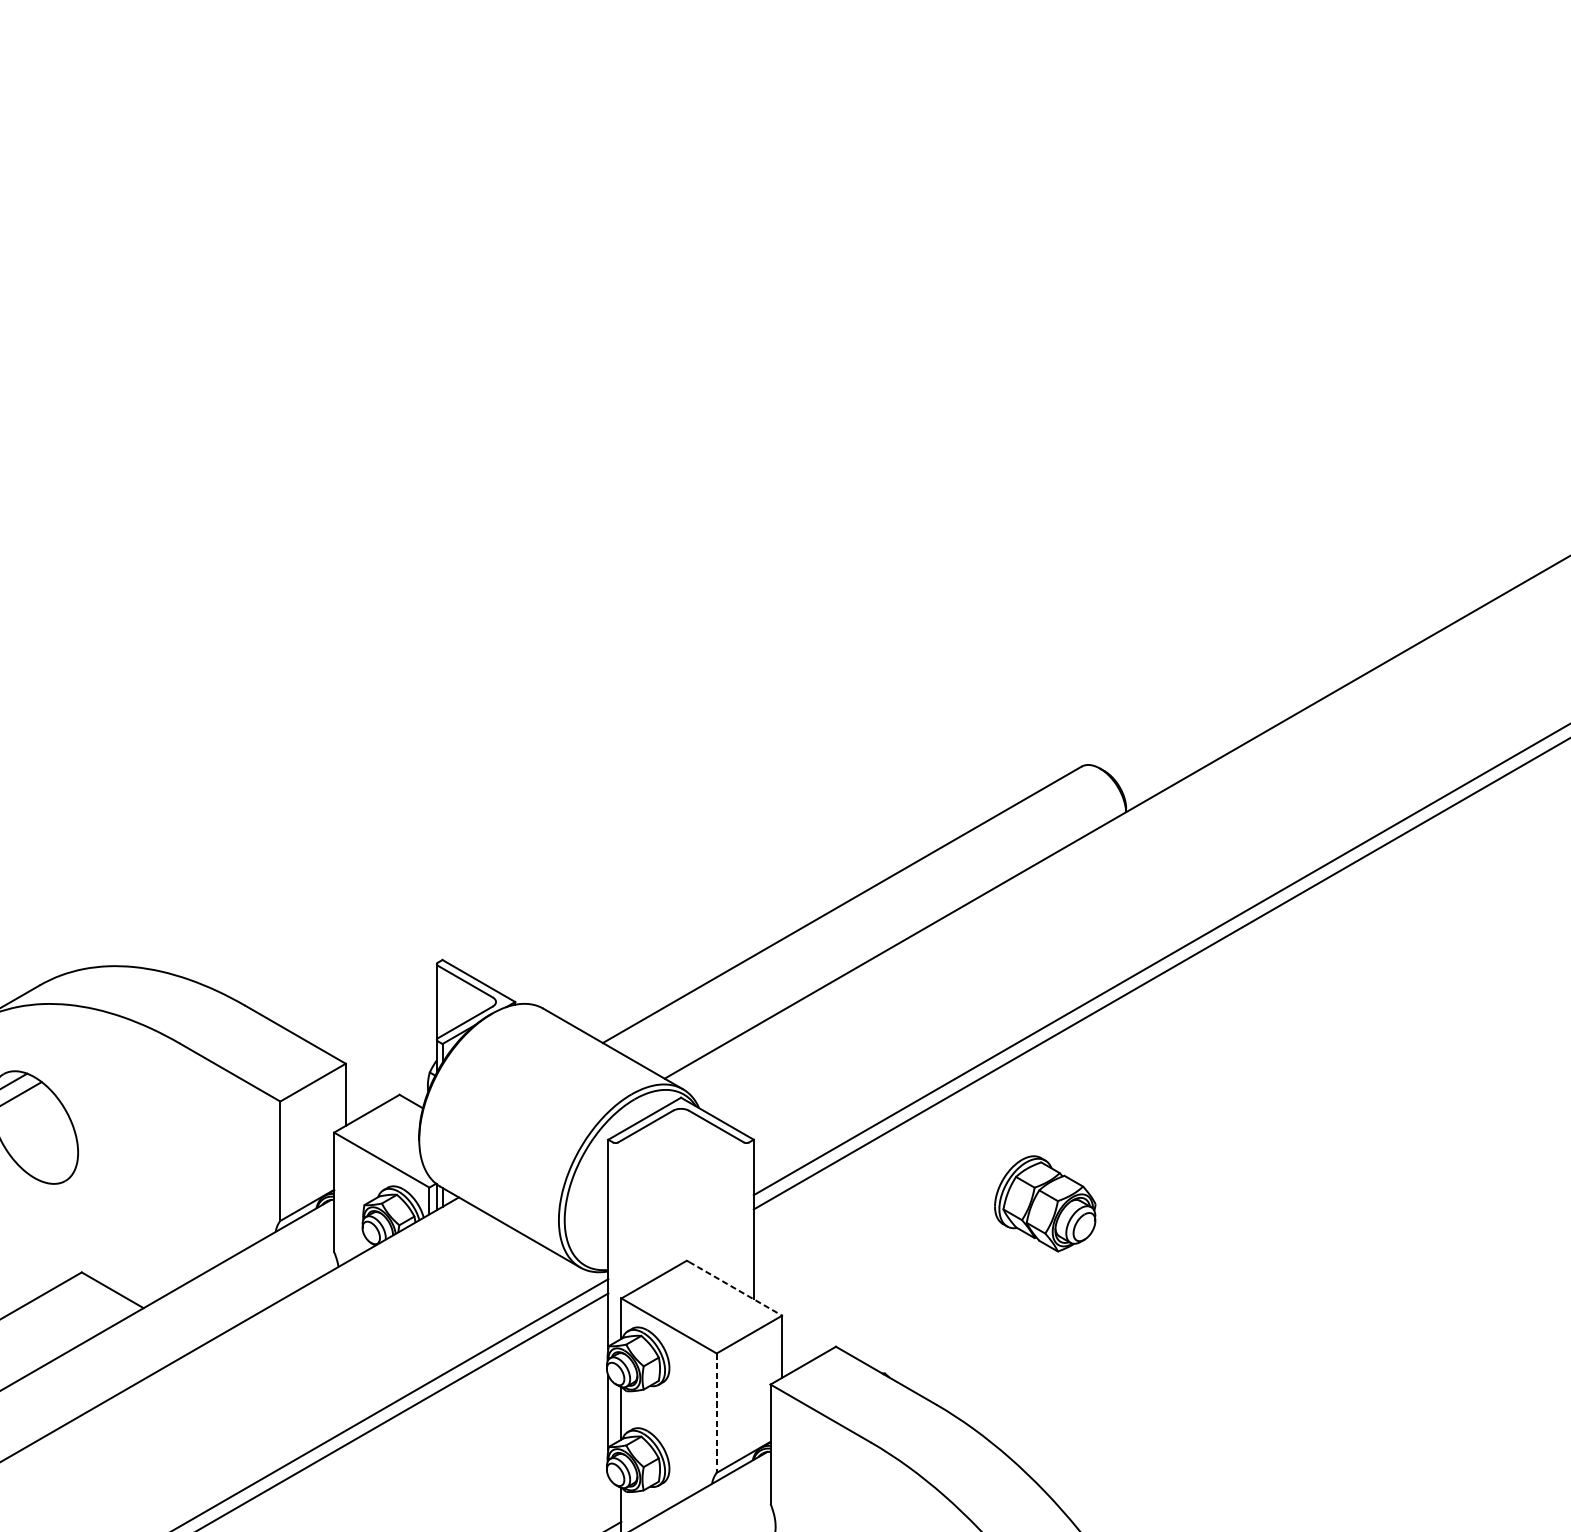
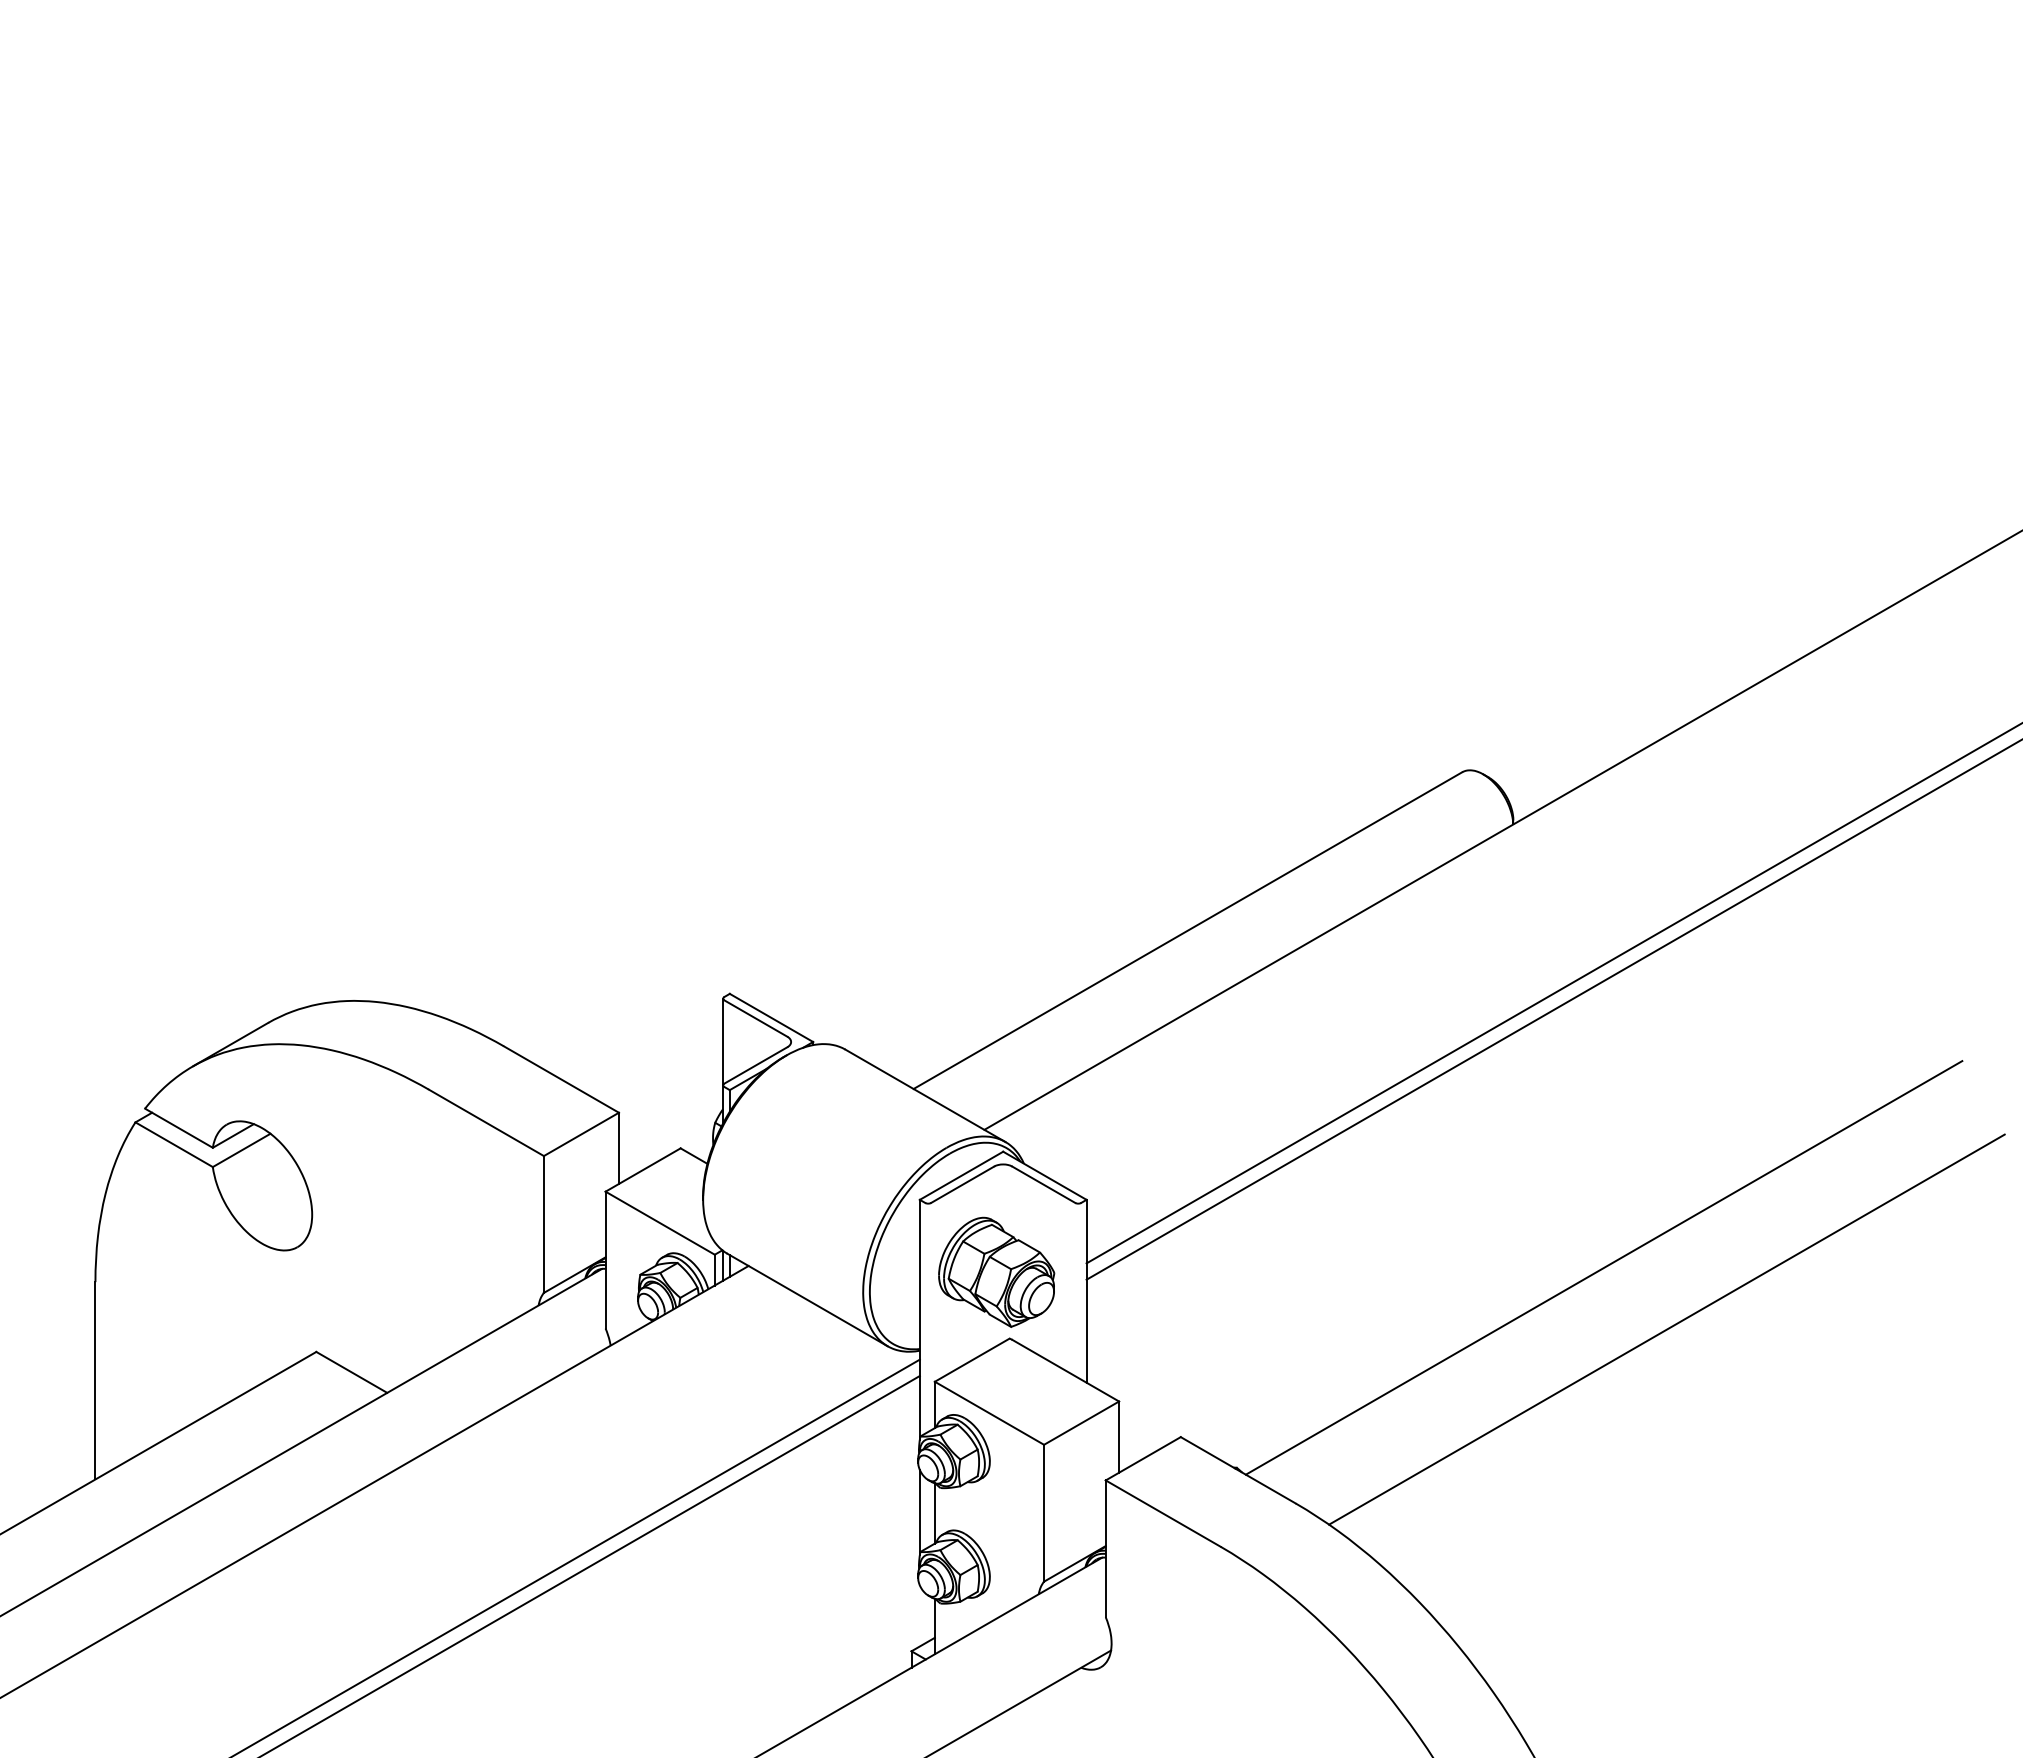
line: (1204, 1198) -> (1603, 1267), added
part: (1045, 1203) -> (996, 1271), moved
line: (1259, 1252) -> (1666, 1329), added
line: (735, 1288) -> (1065, 1370), dashed -> solid
line: (717, 1413) -> (1044, 1513), dashed -> solid

